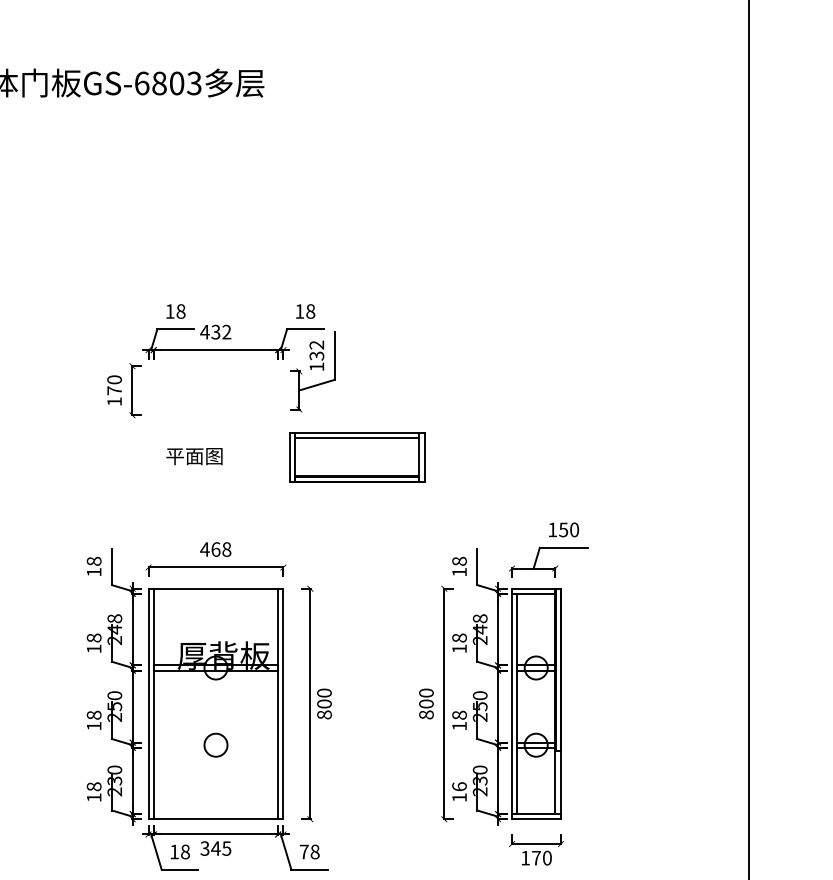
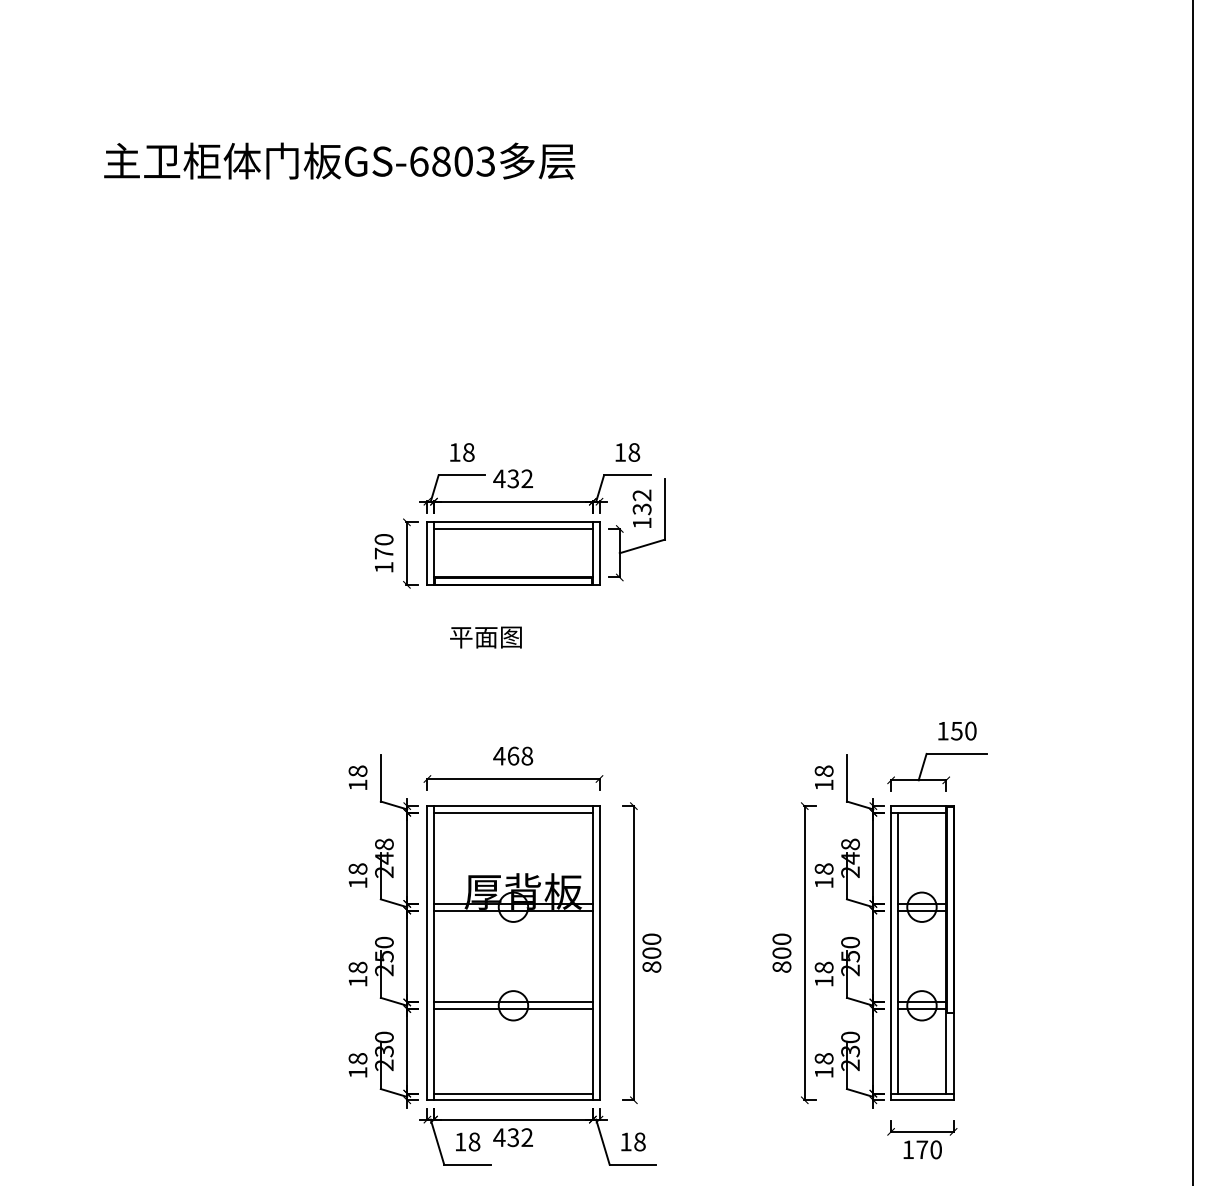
part: (357, 457) -> (513, 553), moved
line: (216, 593) -> (513, 812), added
line: (216, 742) -> (513, 1002), added
line: (216, 748) -> (513, 1009), added
text: (459, 786) -> (823, 1058), 16 -> 18
line: (216, 813) -> (513, 1093), added
text: (215, 848) -> (512, 1137), 345 -> 432
text: (303, 851) -> (625, 1141), 78 -> 18

